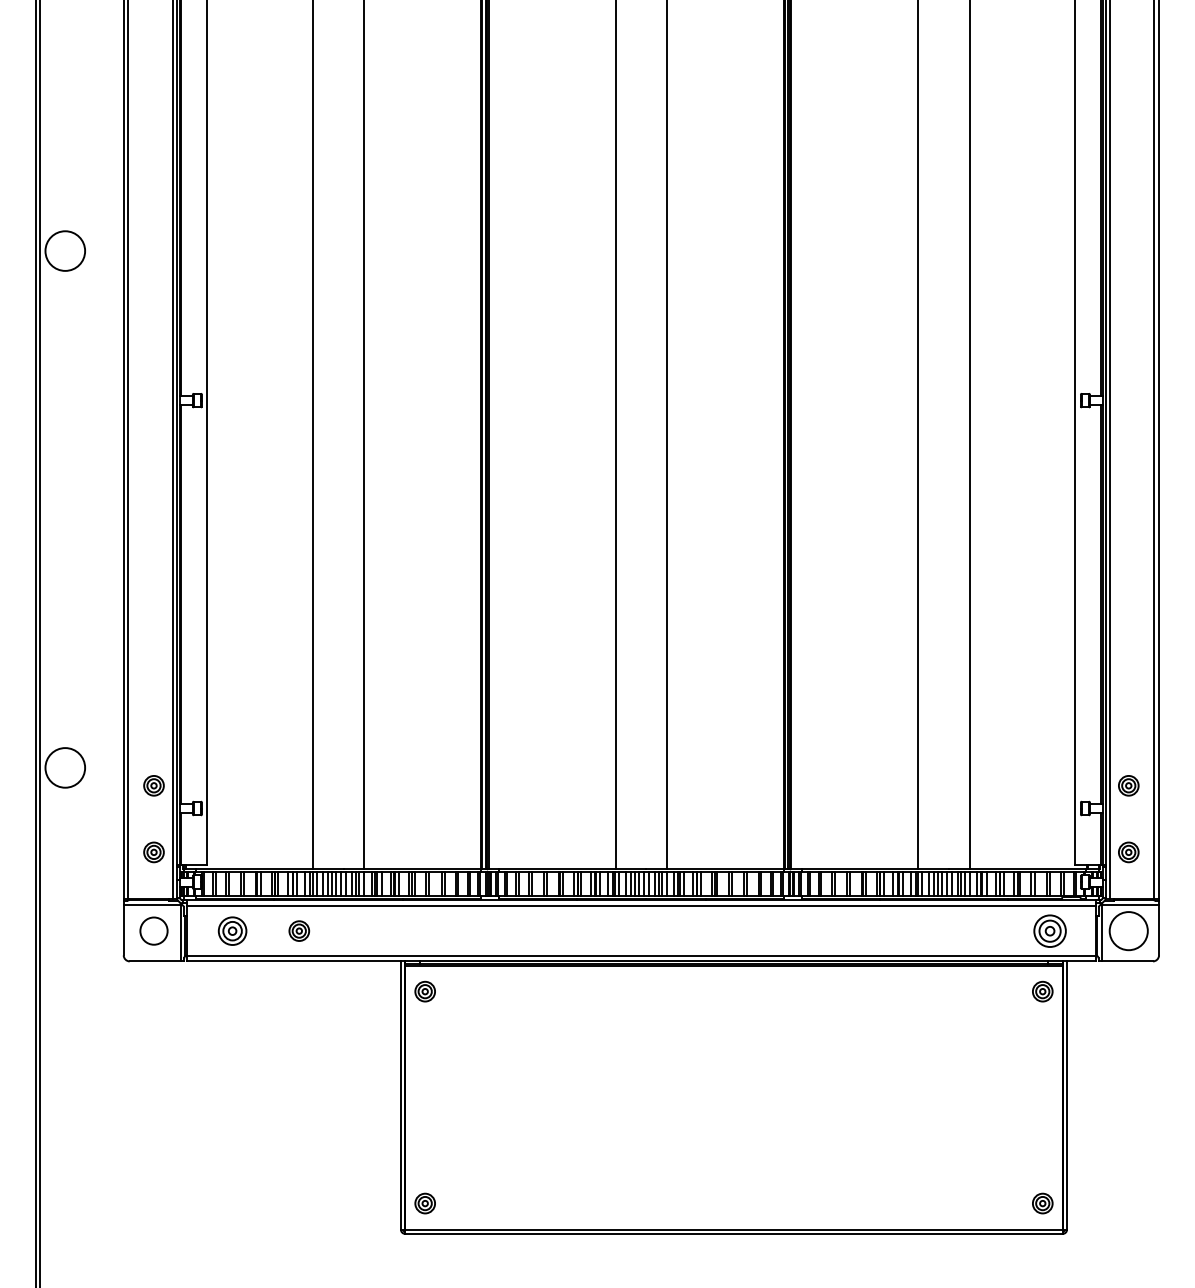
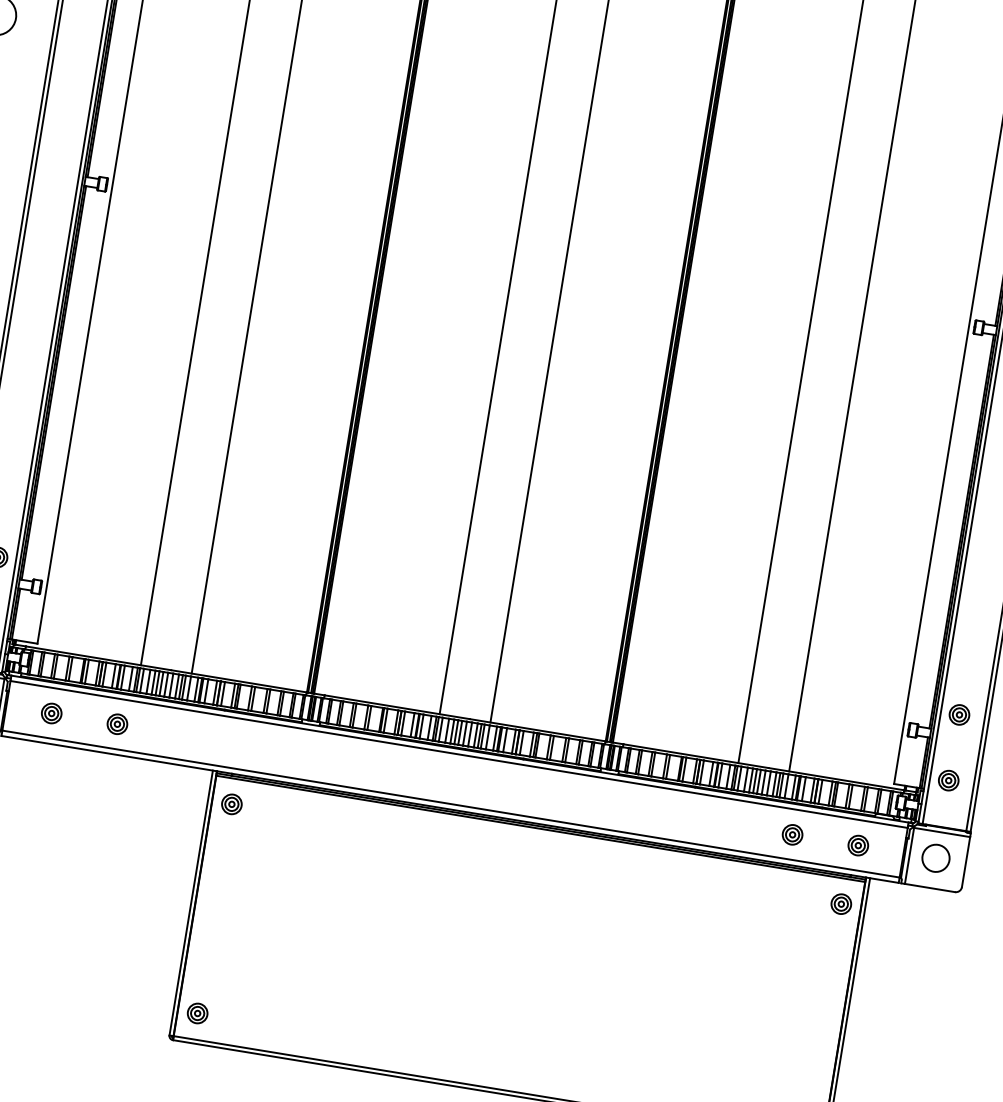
part: (232, 930) -> (51, 712), size x0.71
part: (983, 930) -> (792, 834), added
part: (1049, 930) -> (857, 844), size x0.62
circle: (1128, 930) -> (935, 857), size x0.71

